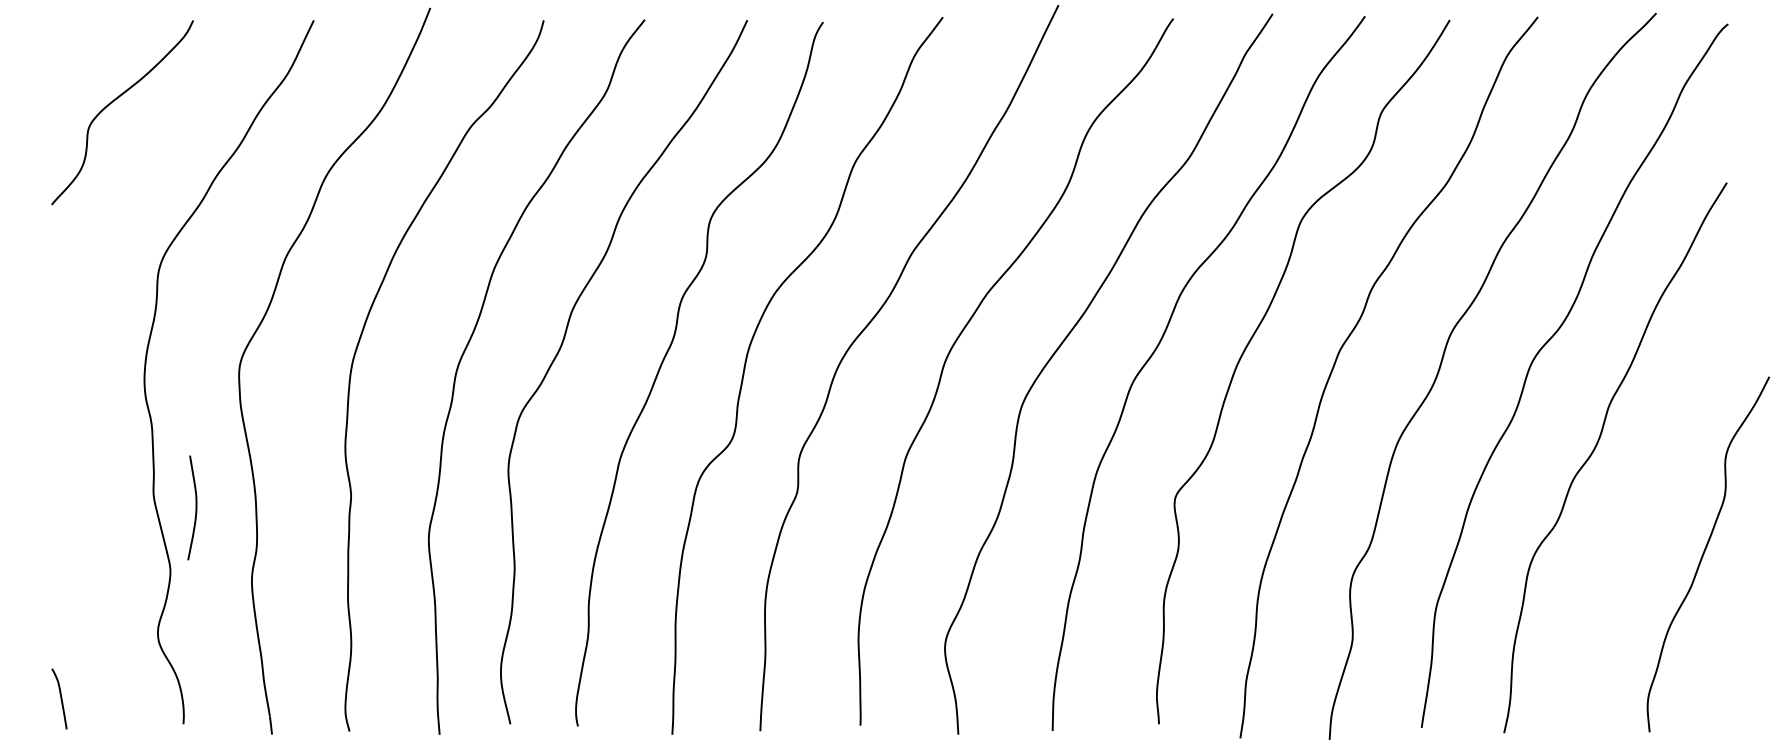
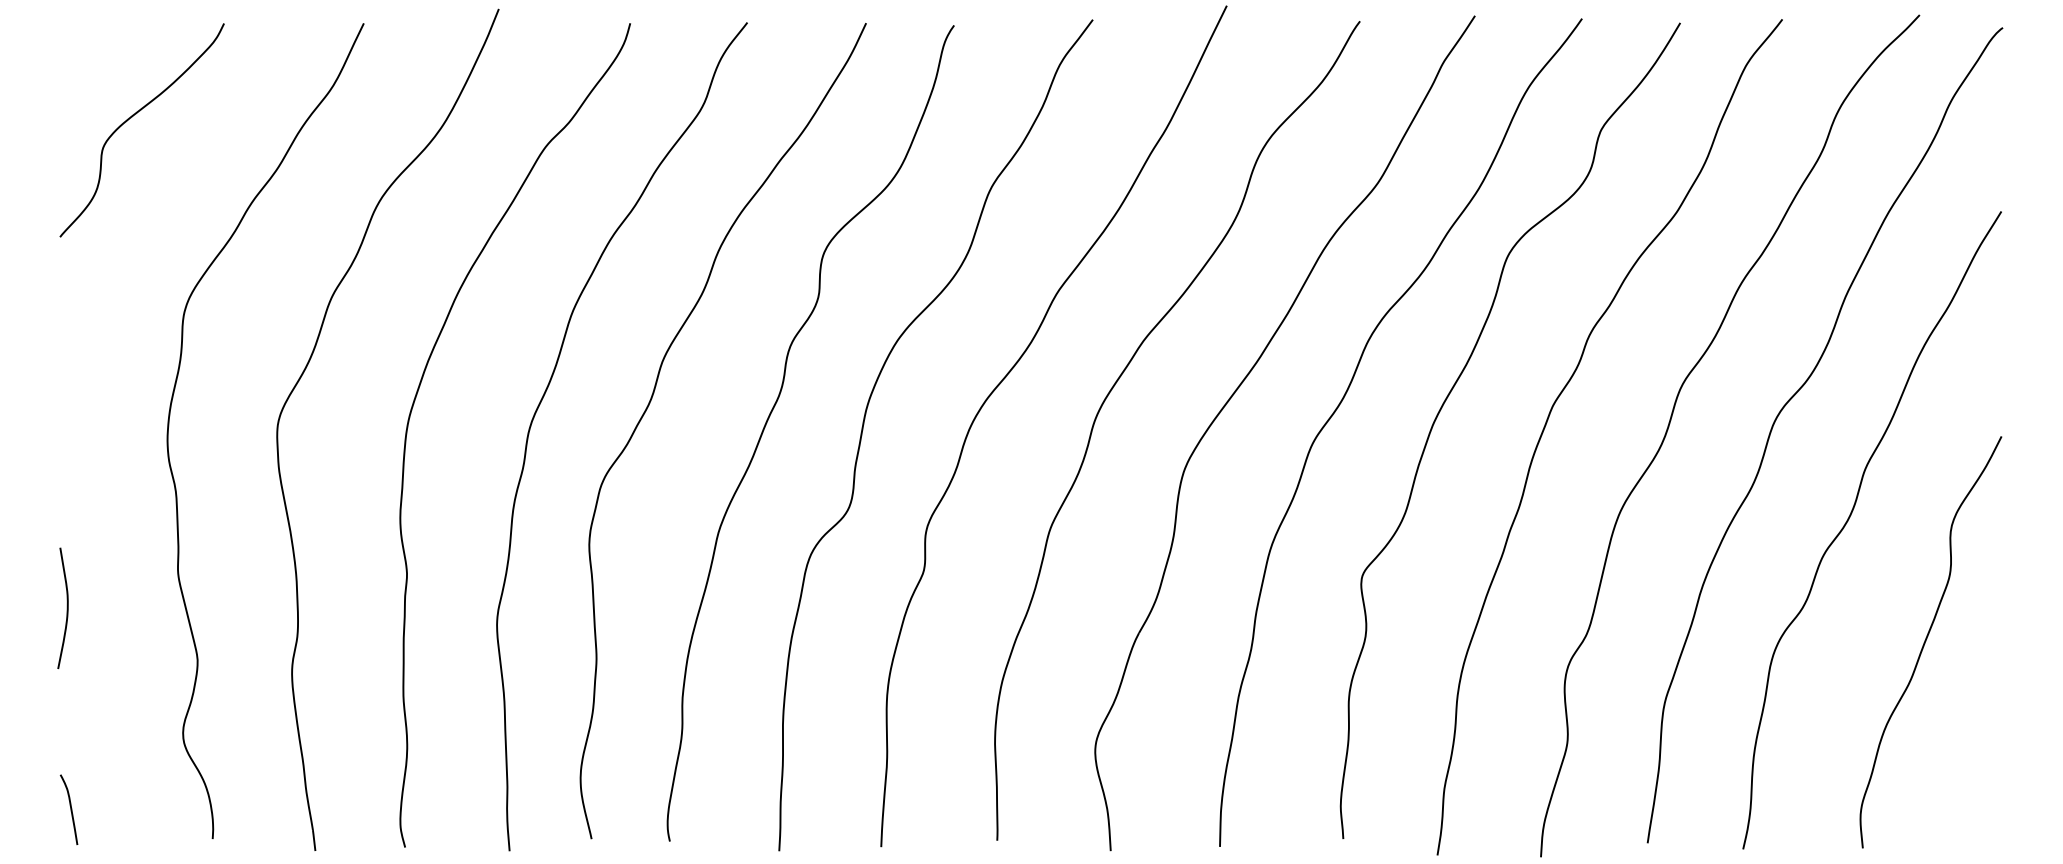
curve: (195, 508) -> (66, 608), moved
curve: (1704, 553) -> (1926, 641), moved

